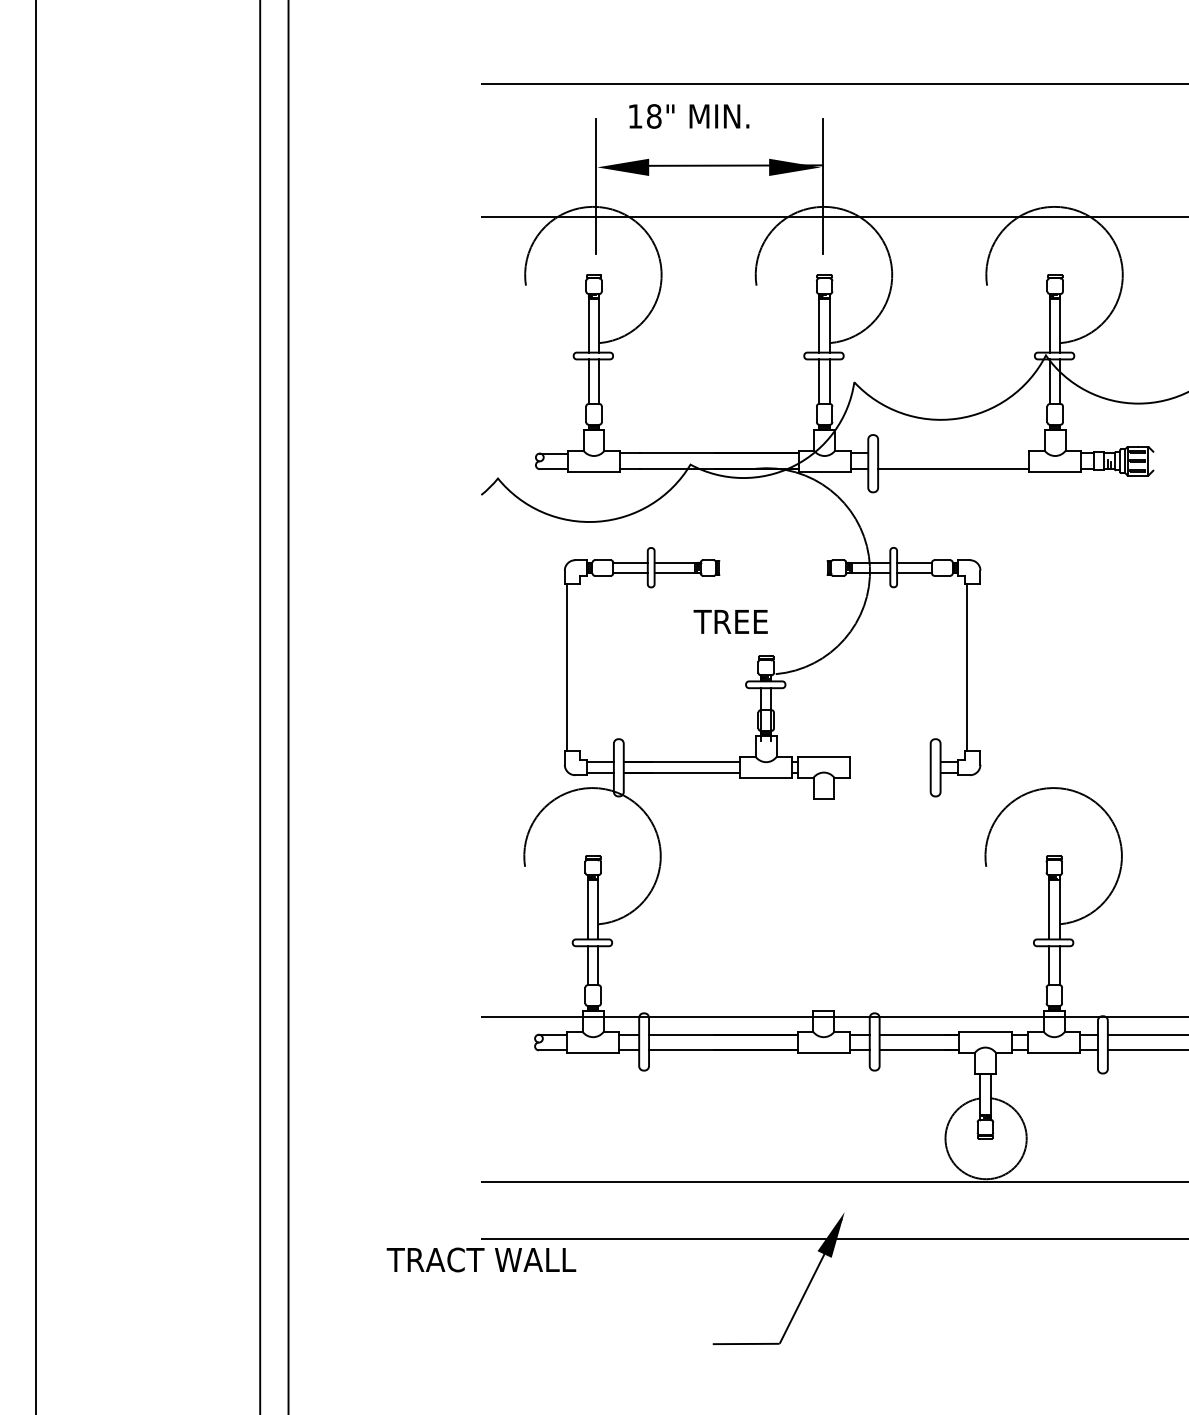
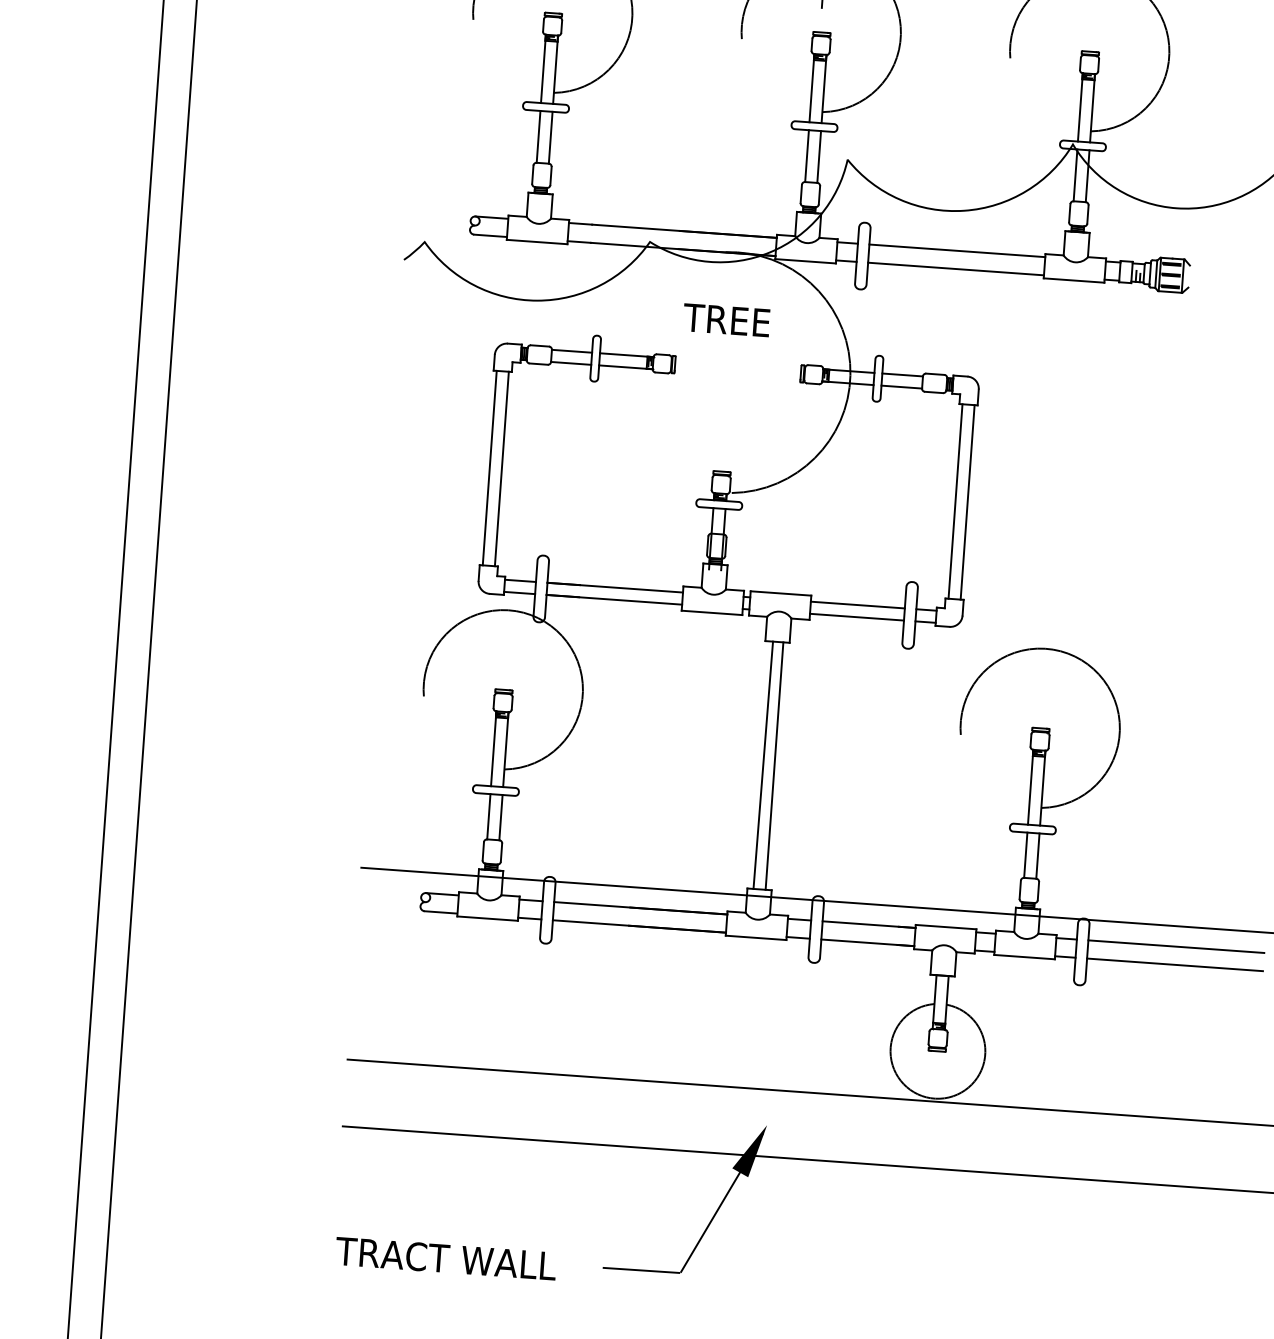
line: (953, 453) -> (957, 250), added
text: (730, 621) -> (726, 319), moved
line: (577, 667) -> (501, 468), added
line: (977, 667) -> (967, 502), added
line: (889, 762) -> (856, 605), added
line: (889, 772) -> (856, 617), added
line: (819, 904) -> (763, 764), added
line: (828, 904) -> (773, 765), added
text: (481, 1259) -> (446, 1258), moved

